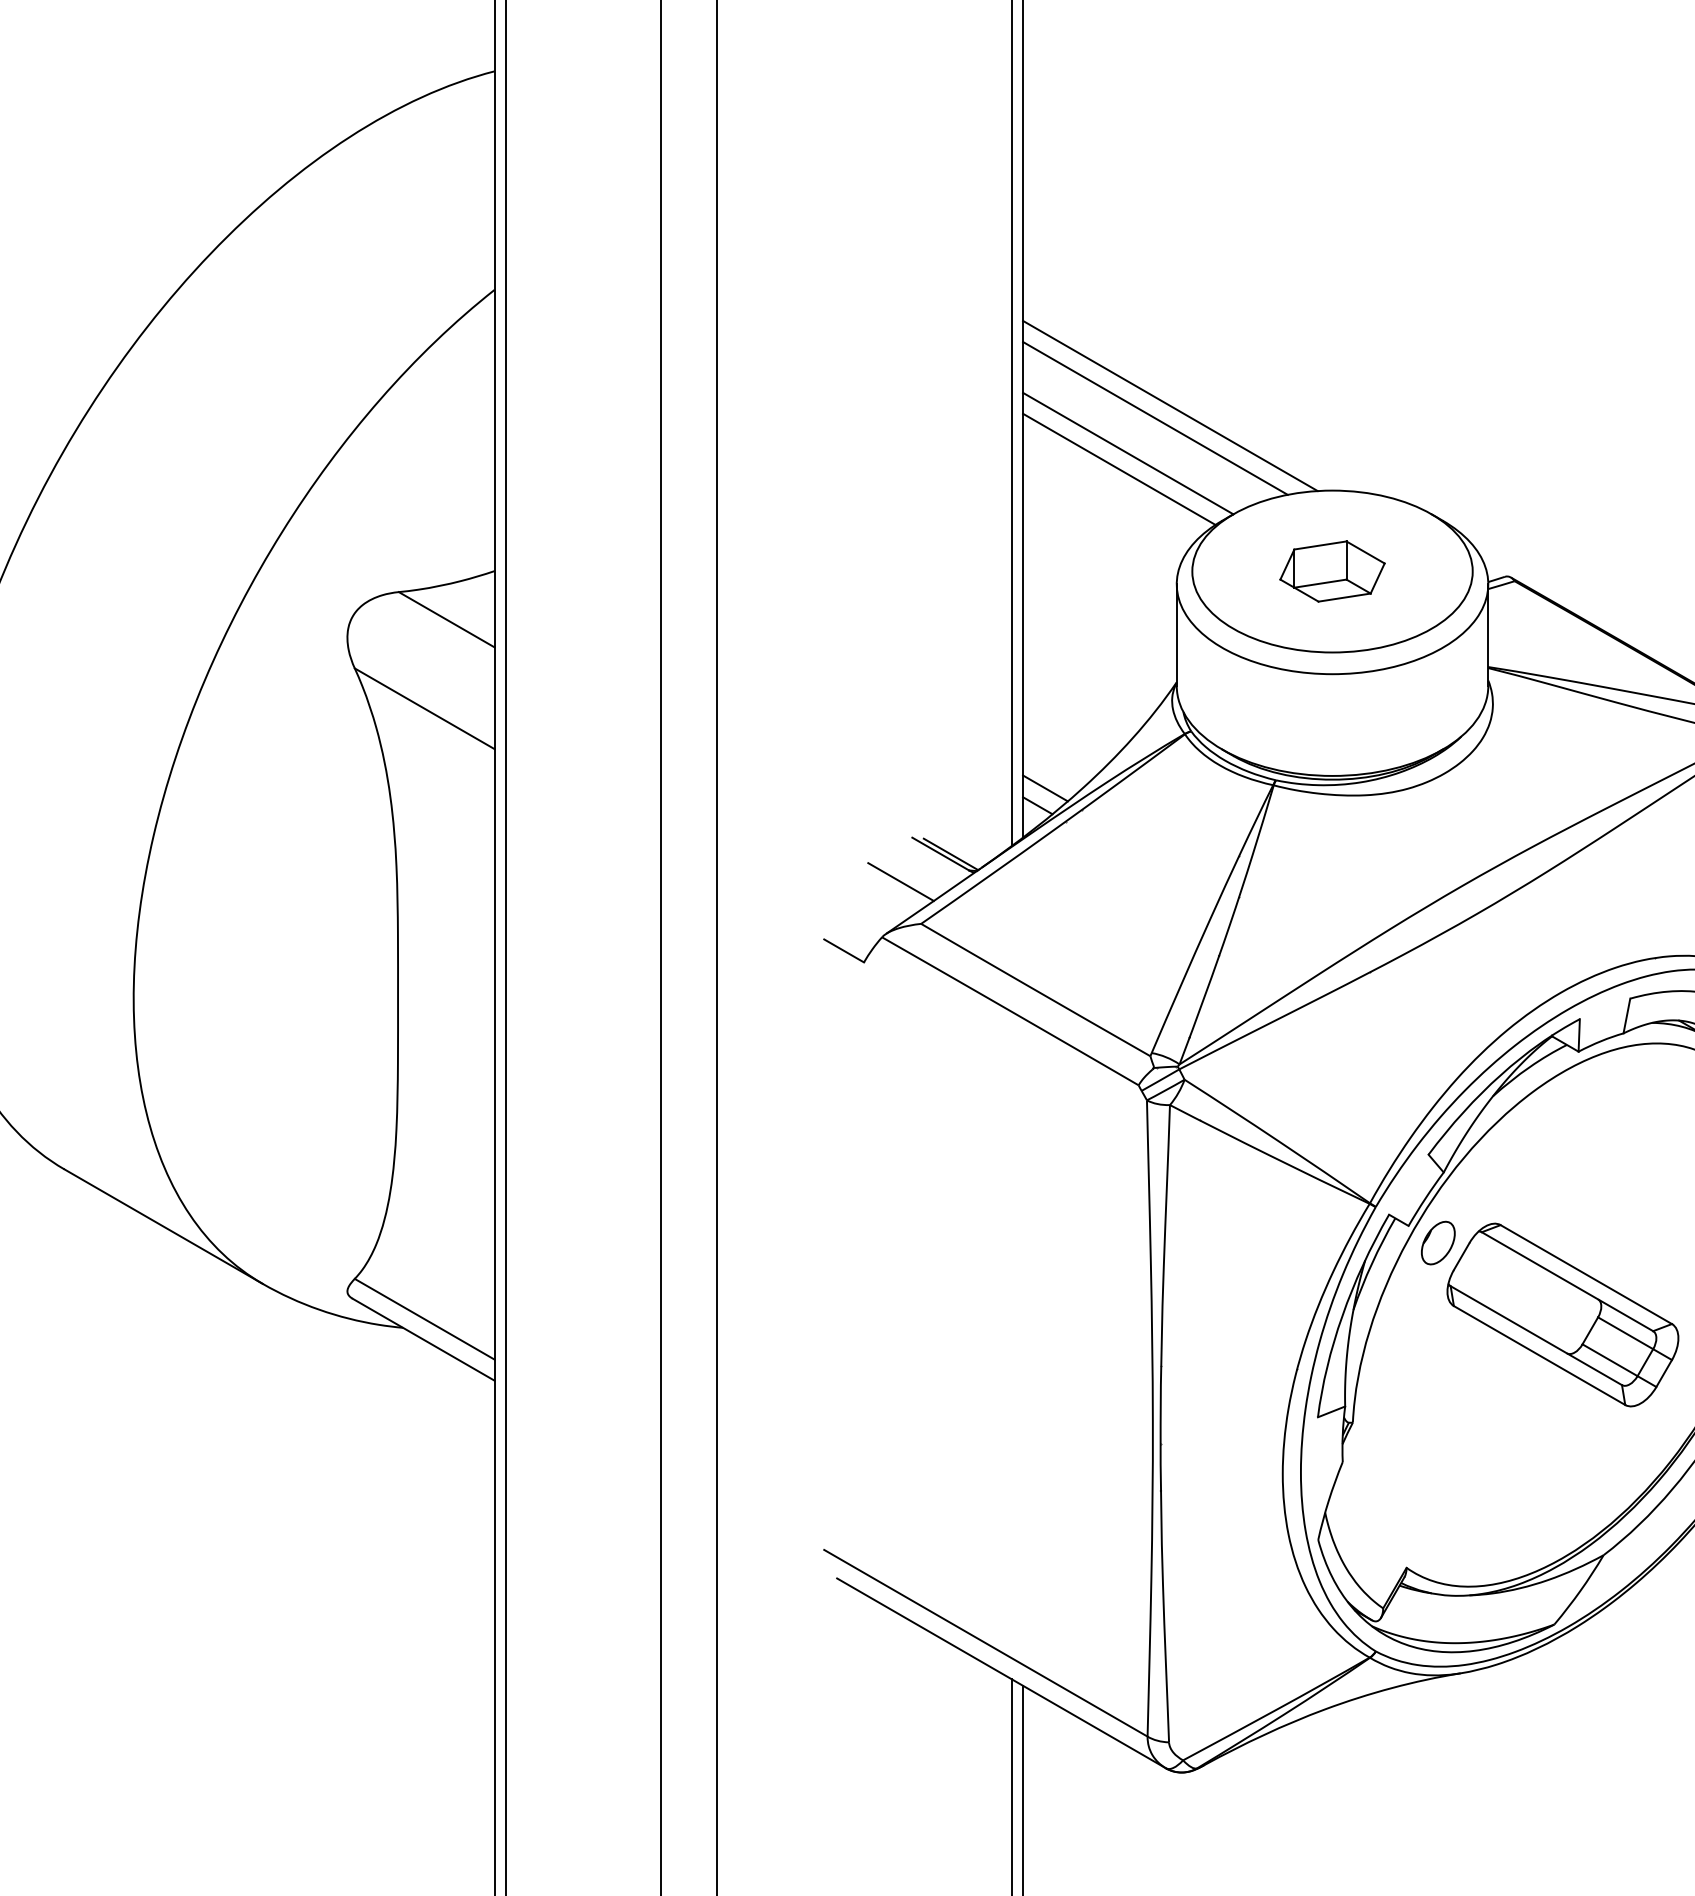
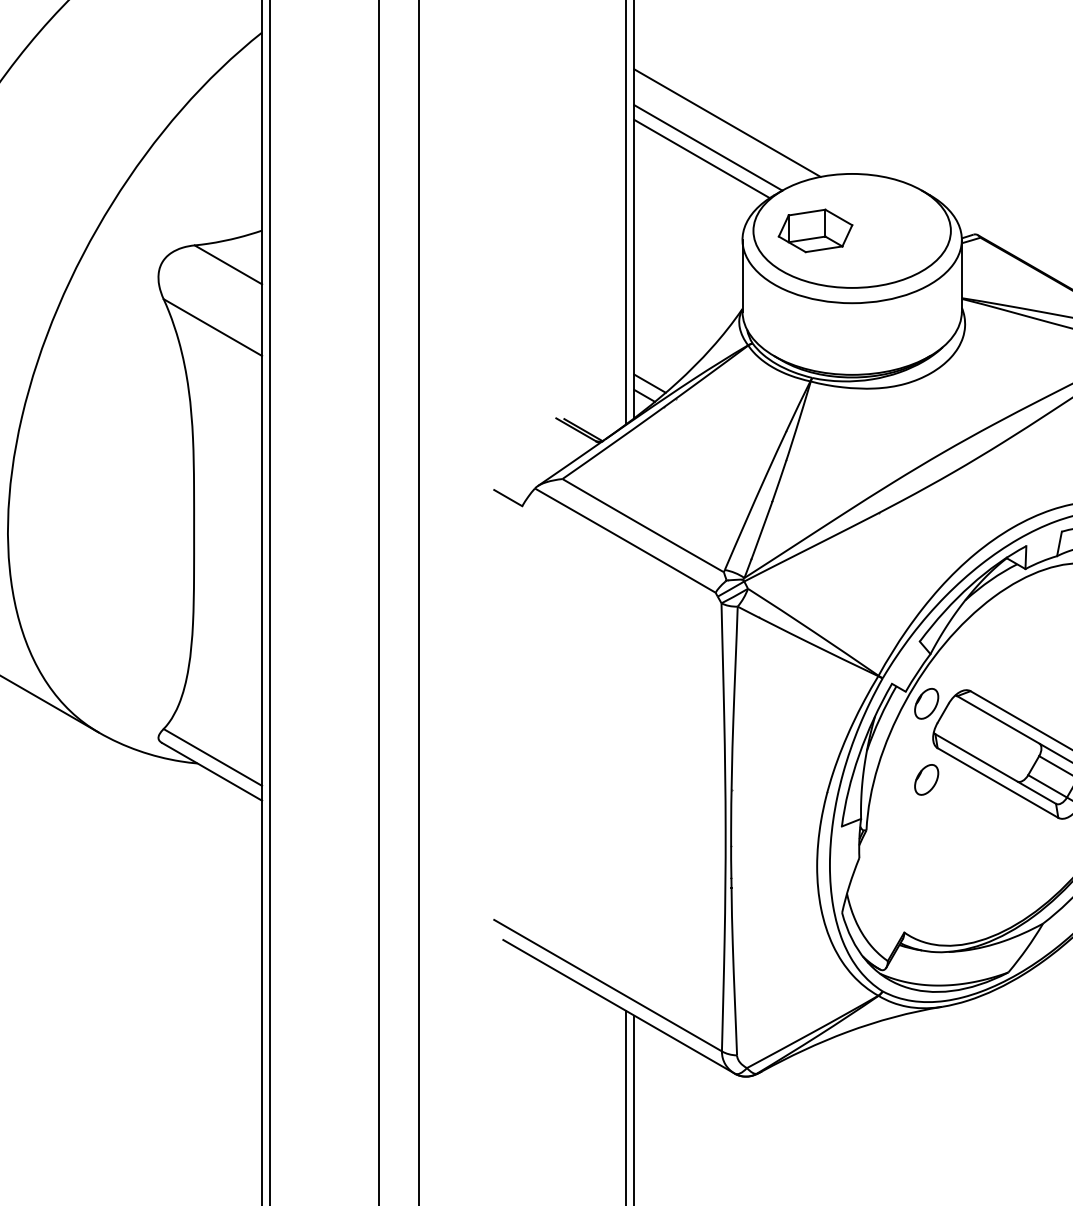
line: (1170, 405) -> (738, 114), removed
part: (1332, 571) -> (815, 230), moved
line: (900, 881) -> (547, 449), removed
part: (1438, 1350) -> (926, 779), added

